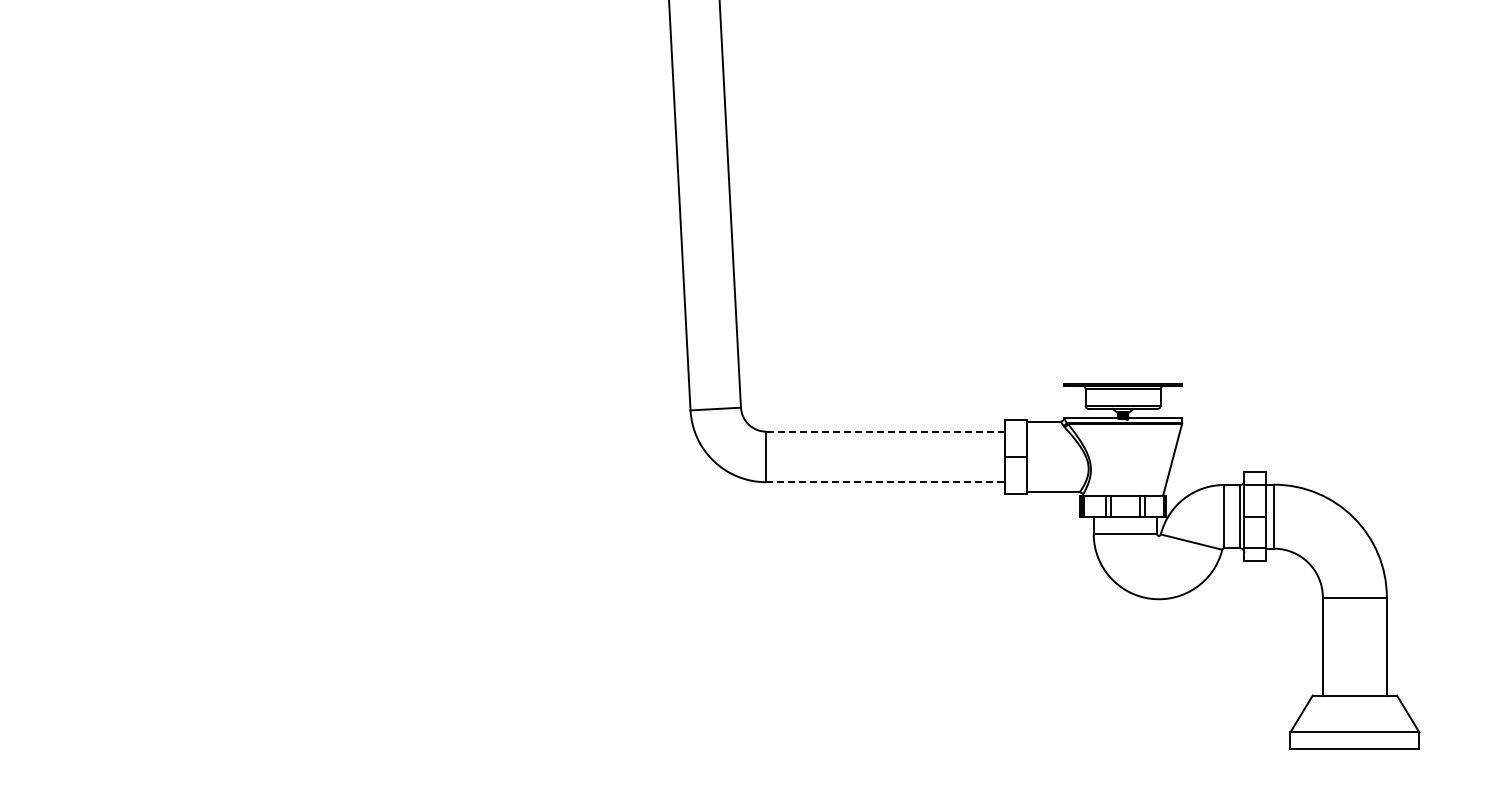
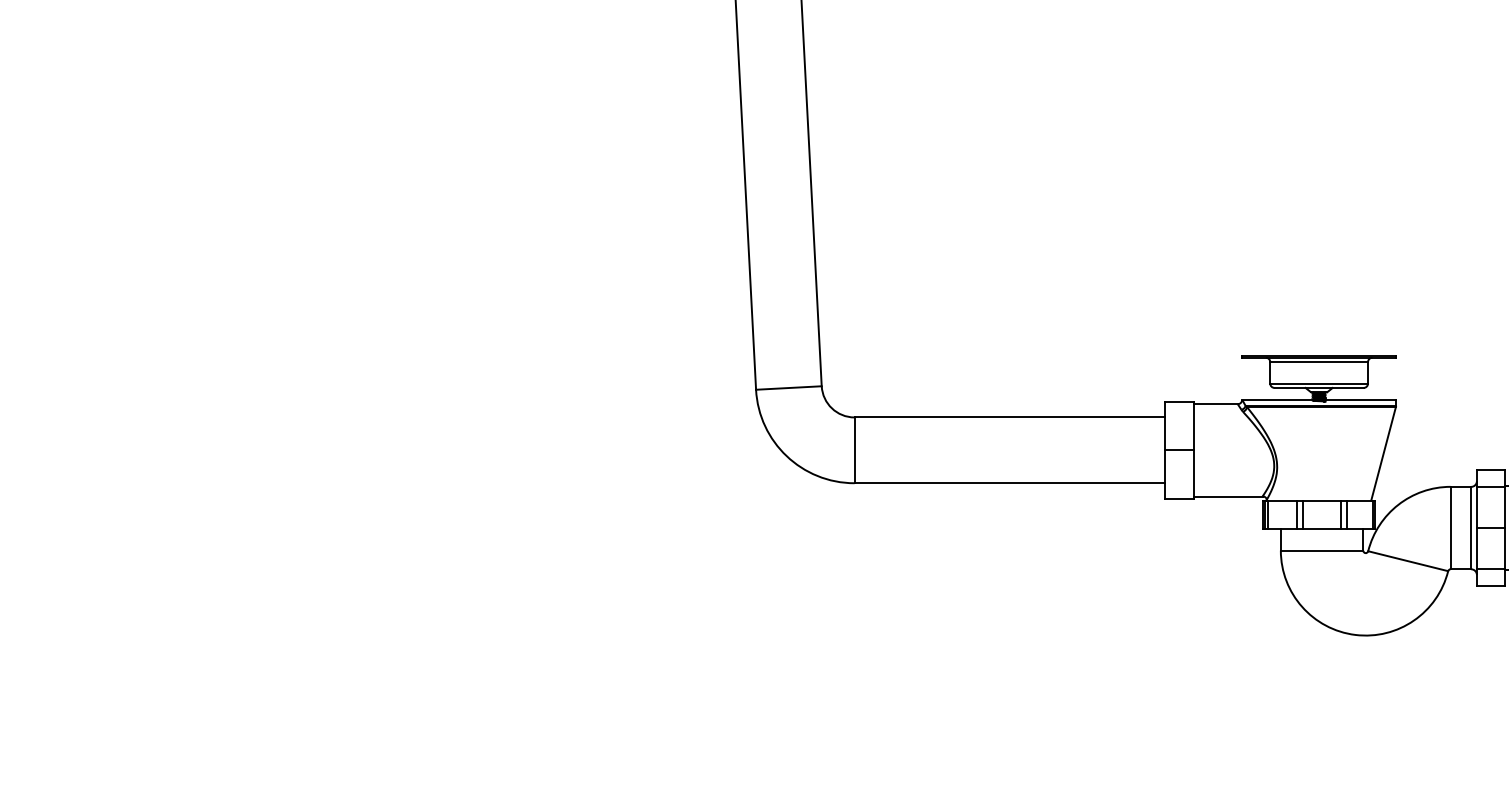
line: (885, 431) -> (1009, 417), dashed -> solid
line: (886, 482) -> (1011, 483), dashed -> solid

